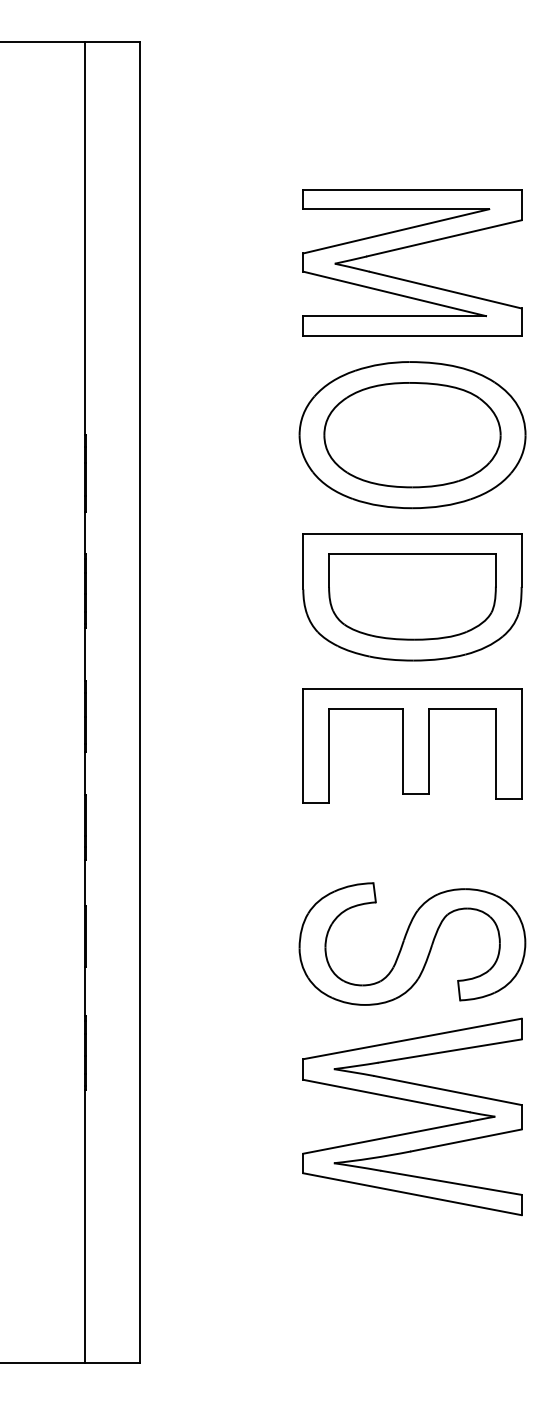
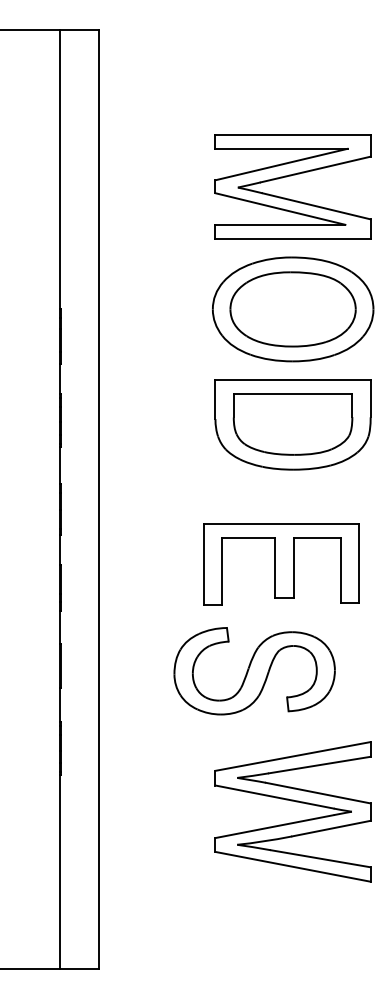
part: (412, 745) -> (281, 564), moved
part: (412, 943) -> (254, 670), moved
part: (413, 1102) -> (293, 801), moved

